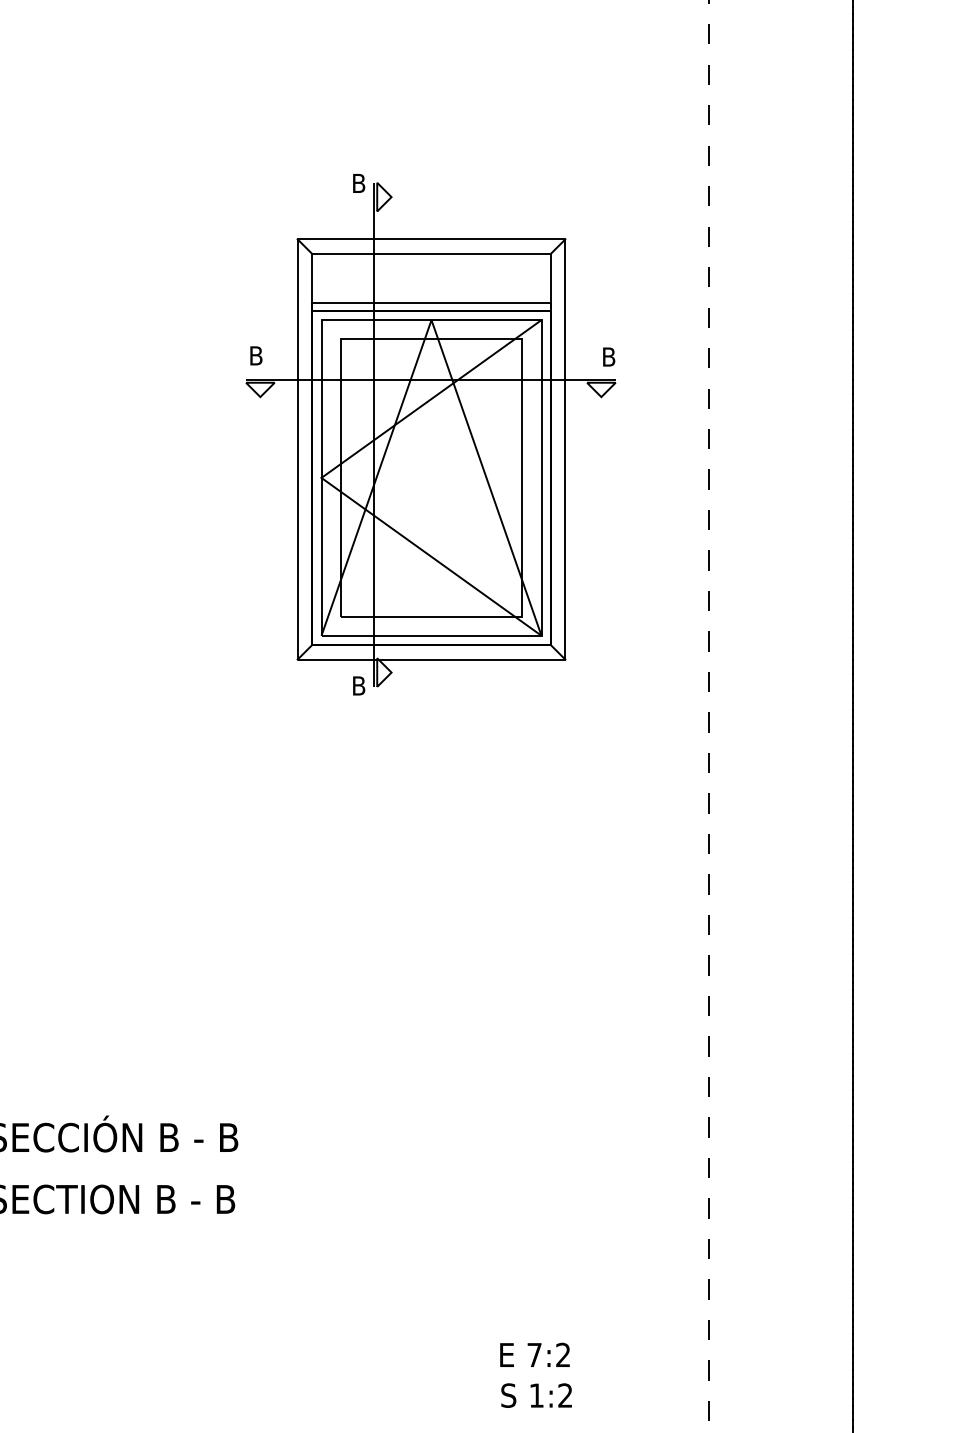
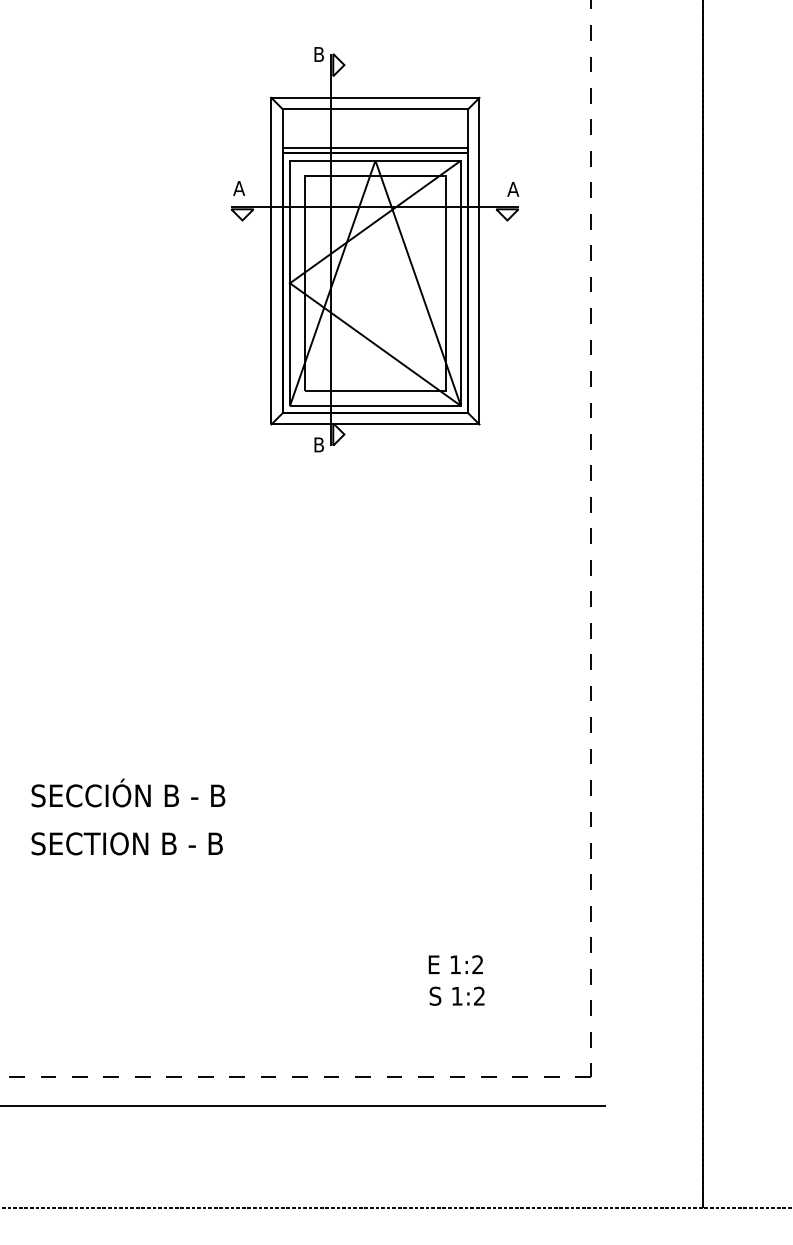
text: (256, 355) -> (239, 188), B -> A
text: (609, 357) -> (513, 189), B -> A
text: (534, 1354) -> (455, 964), 7:2 -> 1:2

